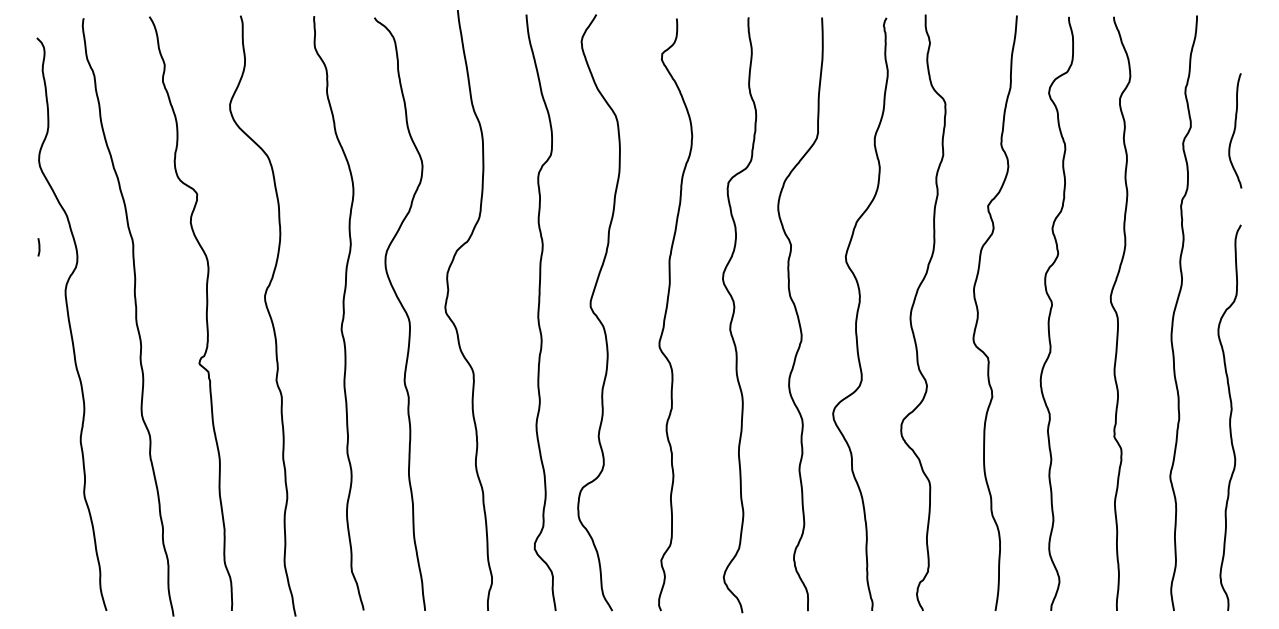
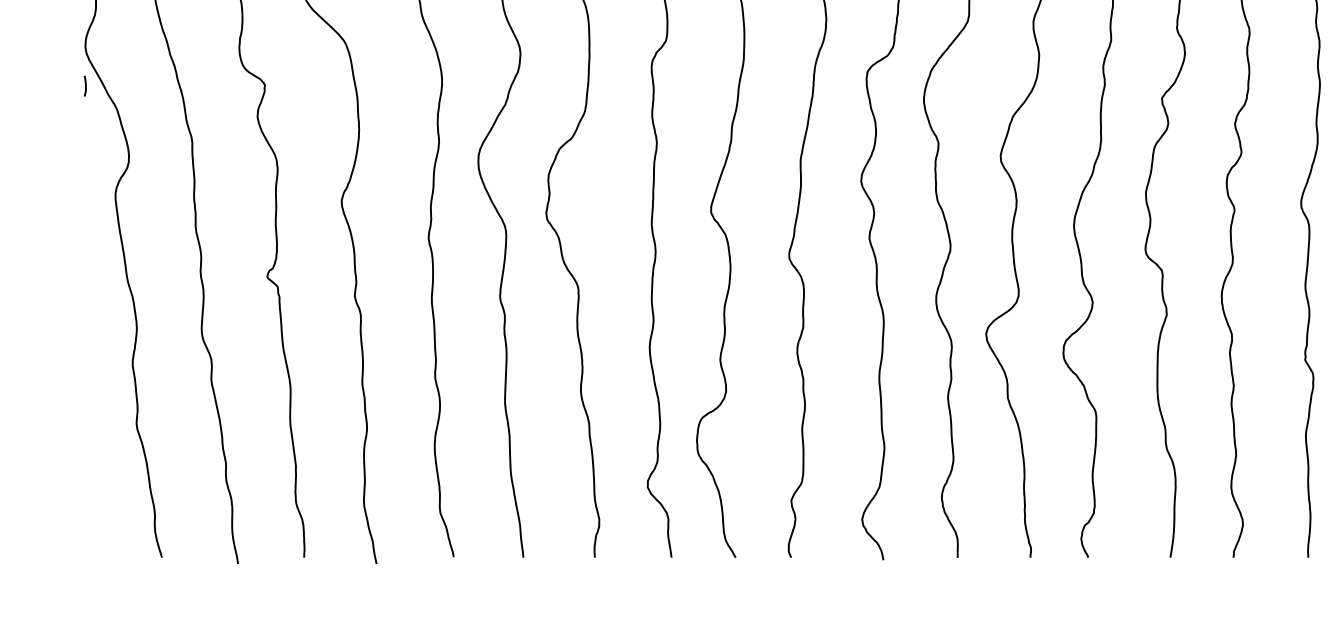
line: (38, 247) -> (84, 86), moved

